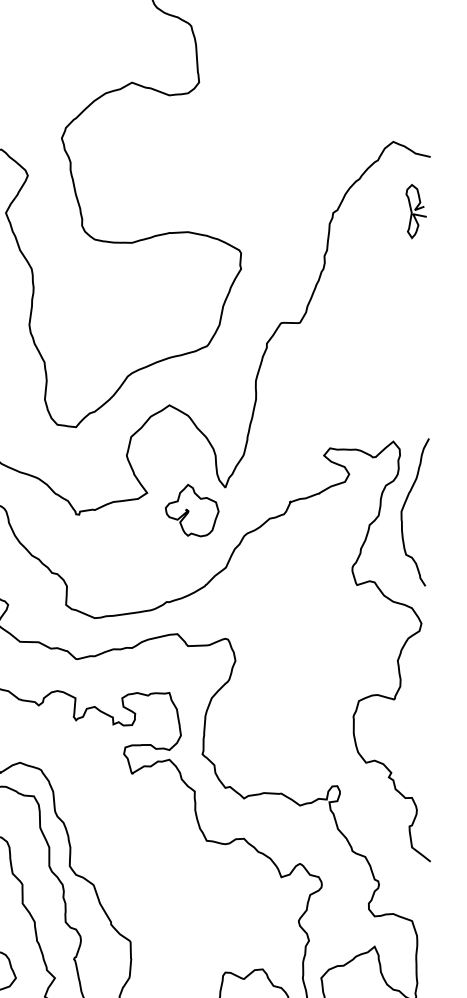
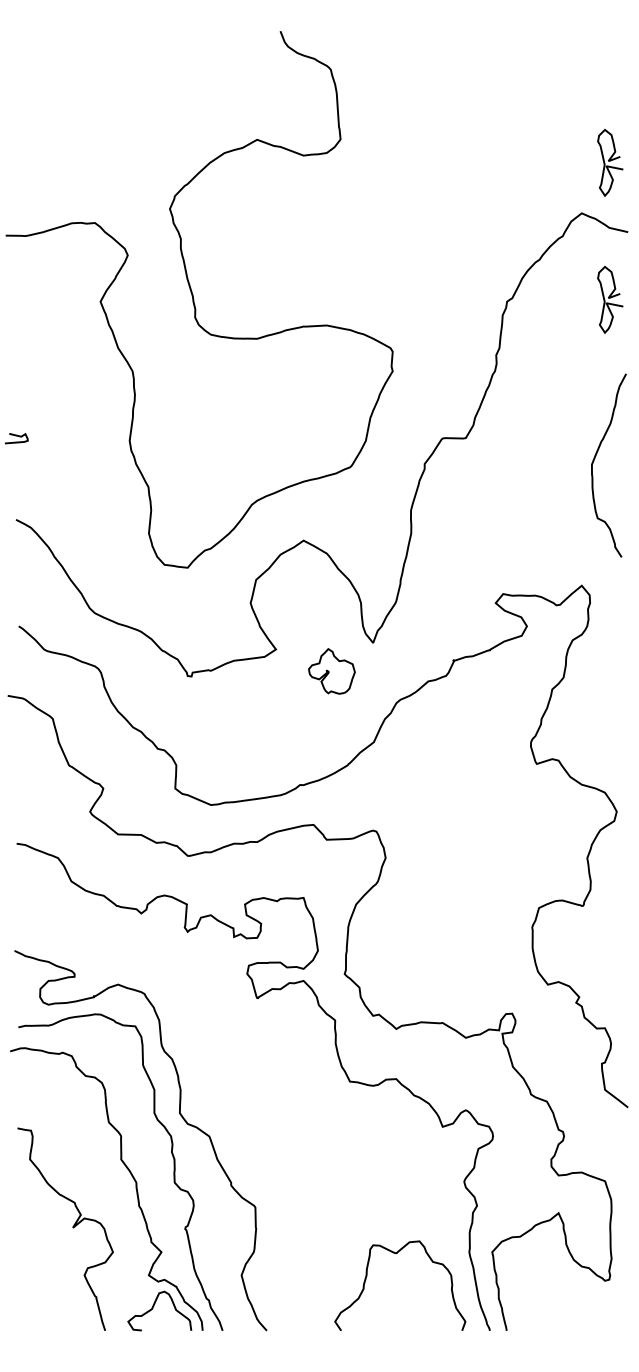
curve: (416, 100) -> (610, 161), added
curve: (403, 509) -> (594, 461), moved
part: (191, 510) -> (331, 671), size x0.7

